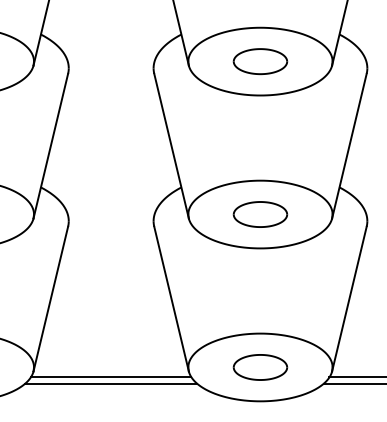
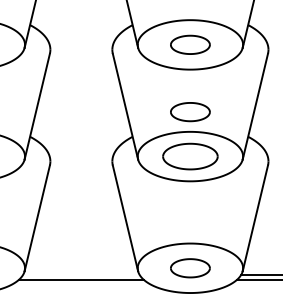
part: (260, 153) -> (190, 112), added
part: (260, 214) -> (190, 156), size x1.4
line: (110, 377) -> (80, 275), removed

